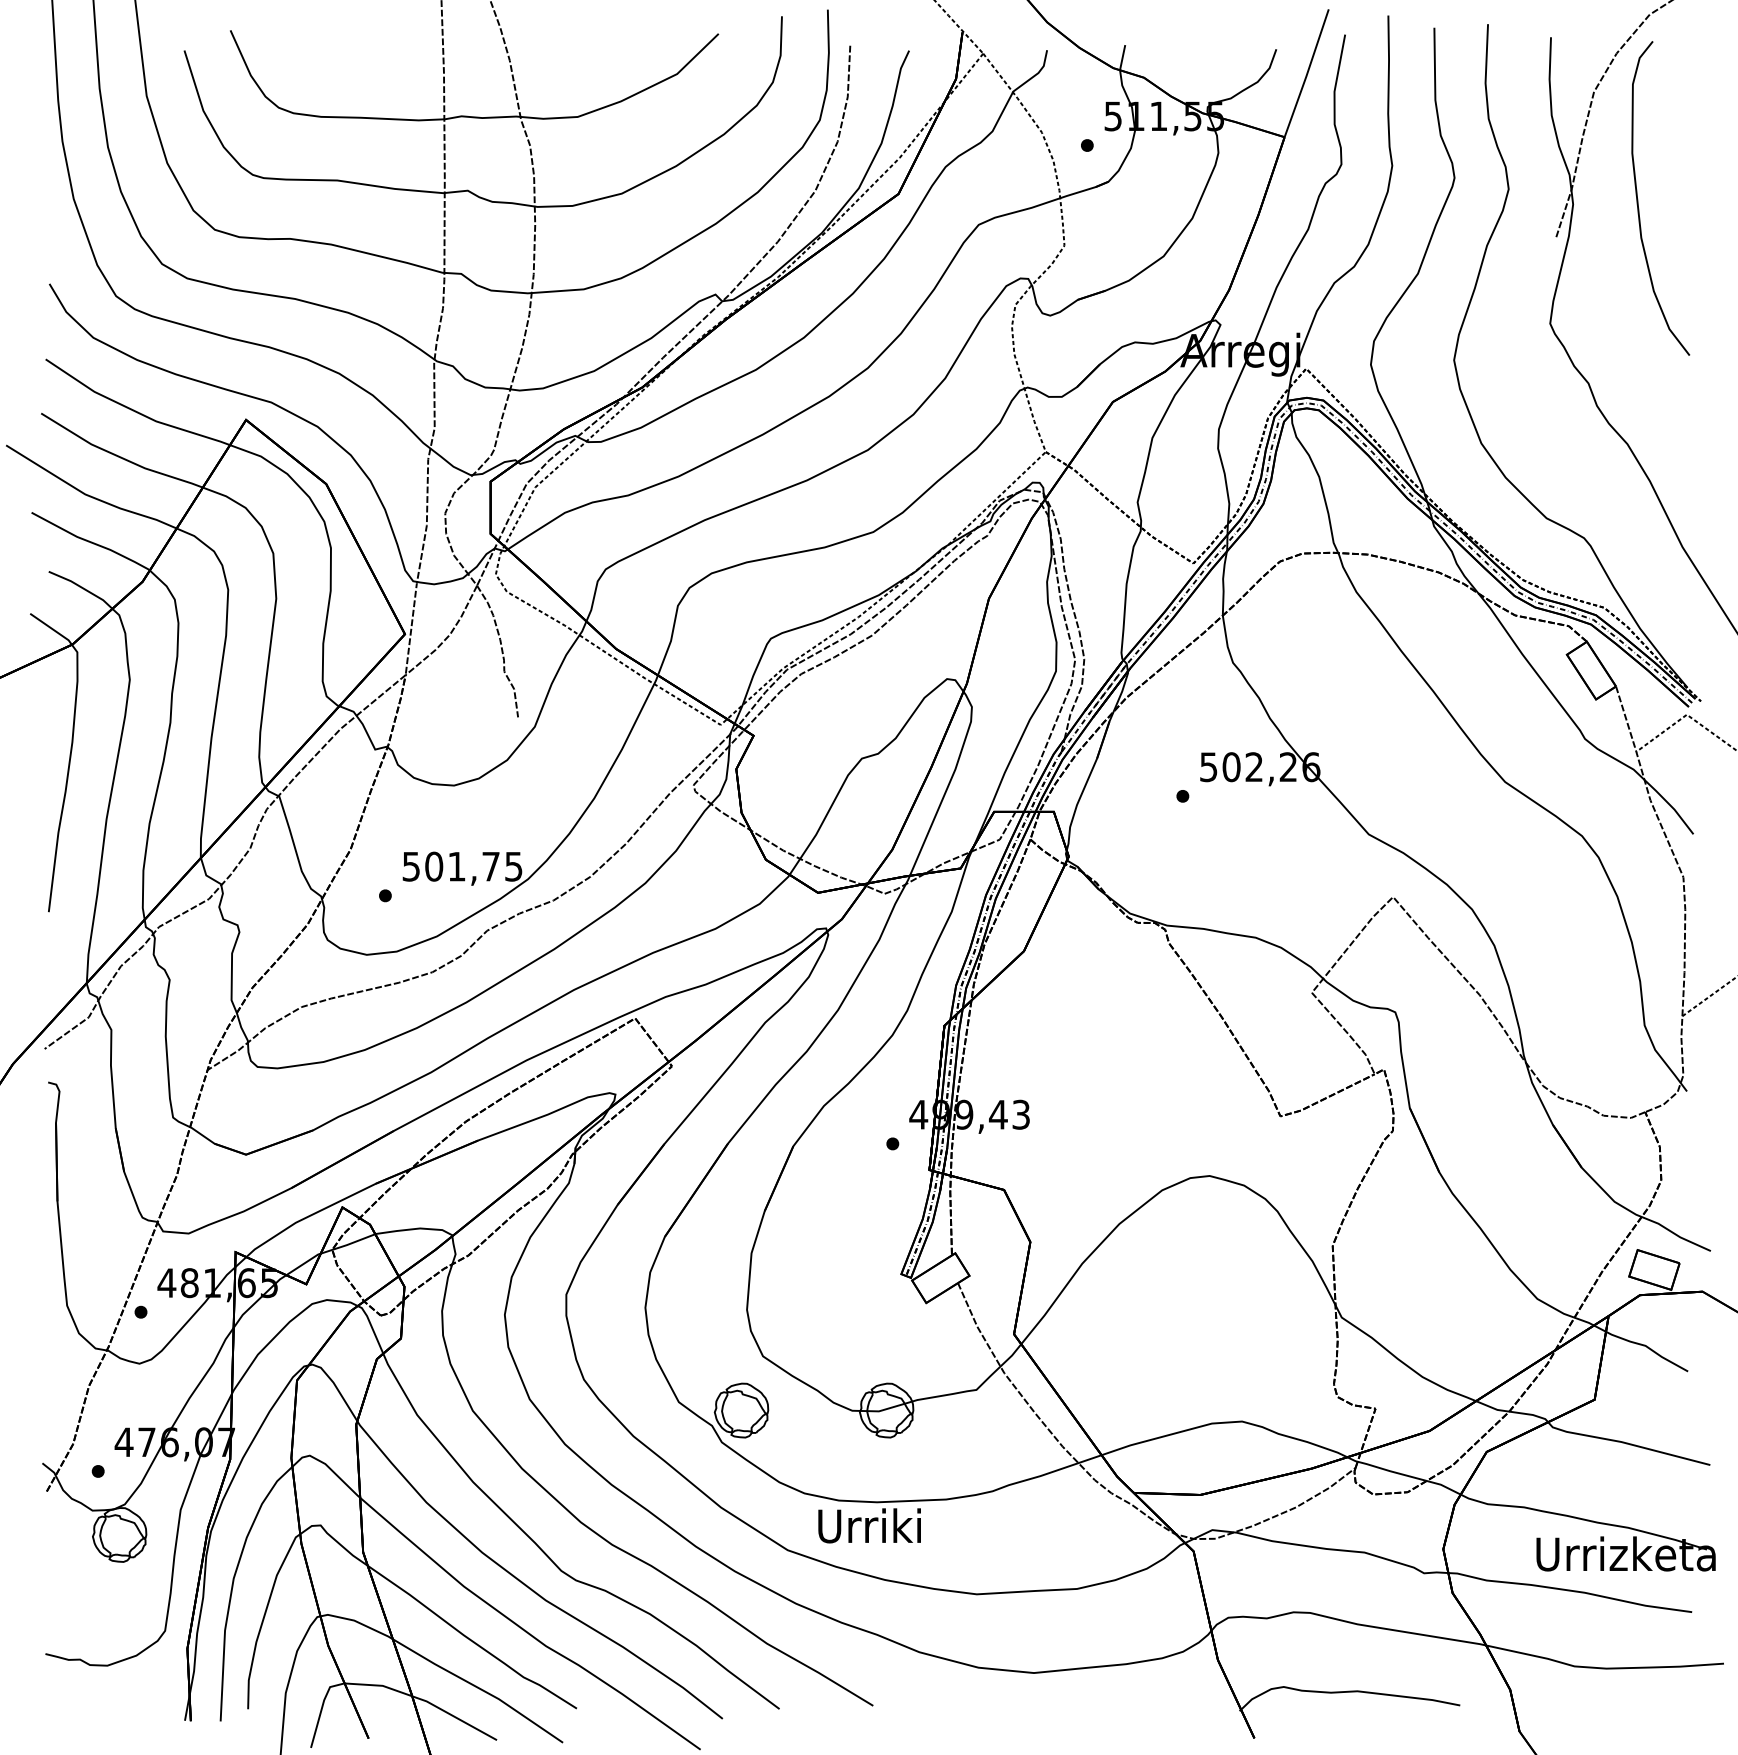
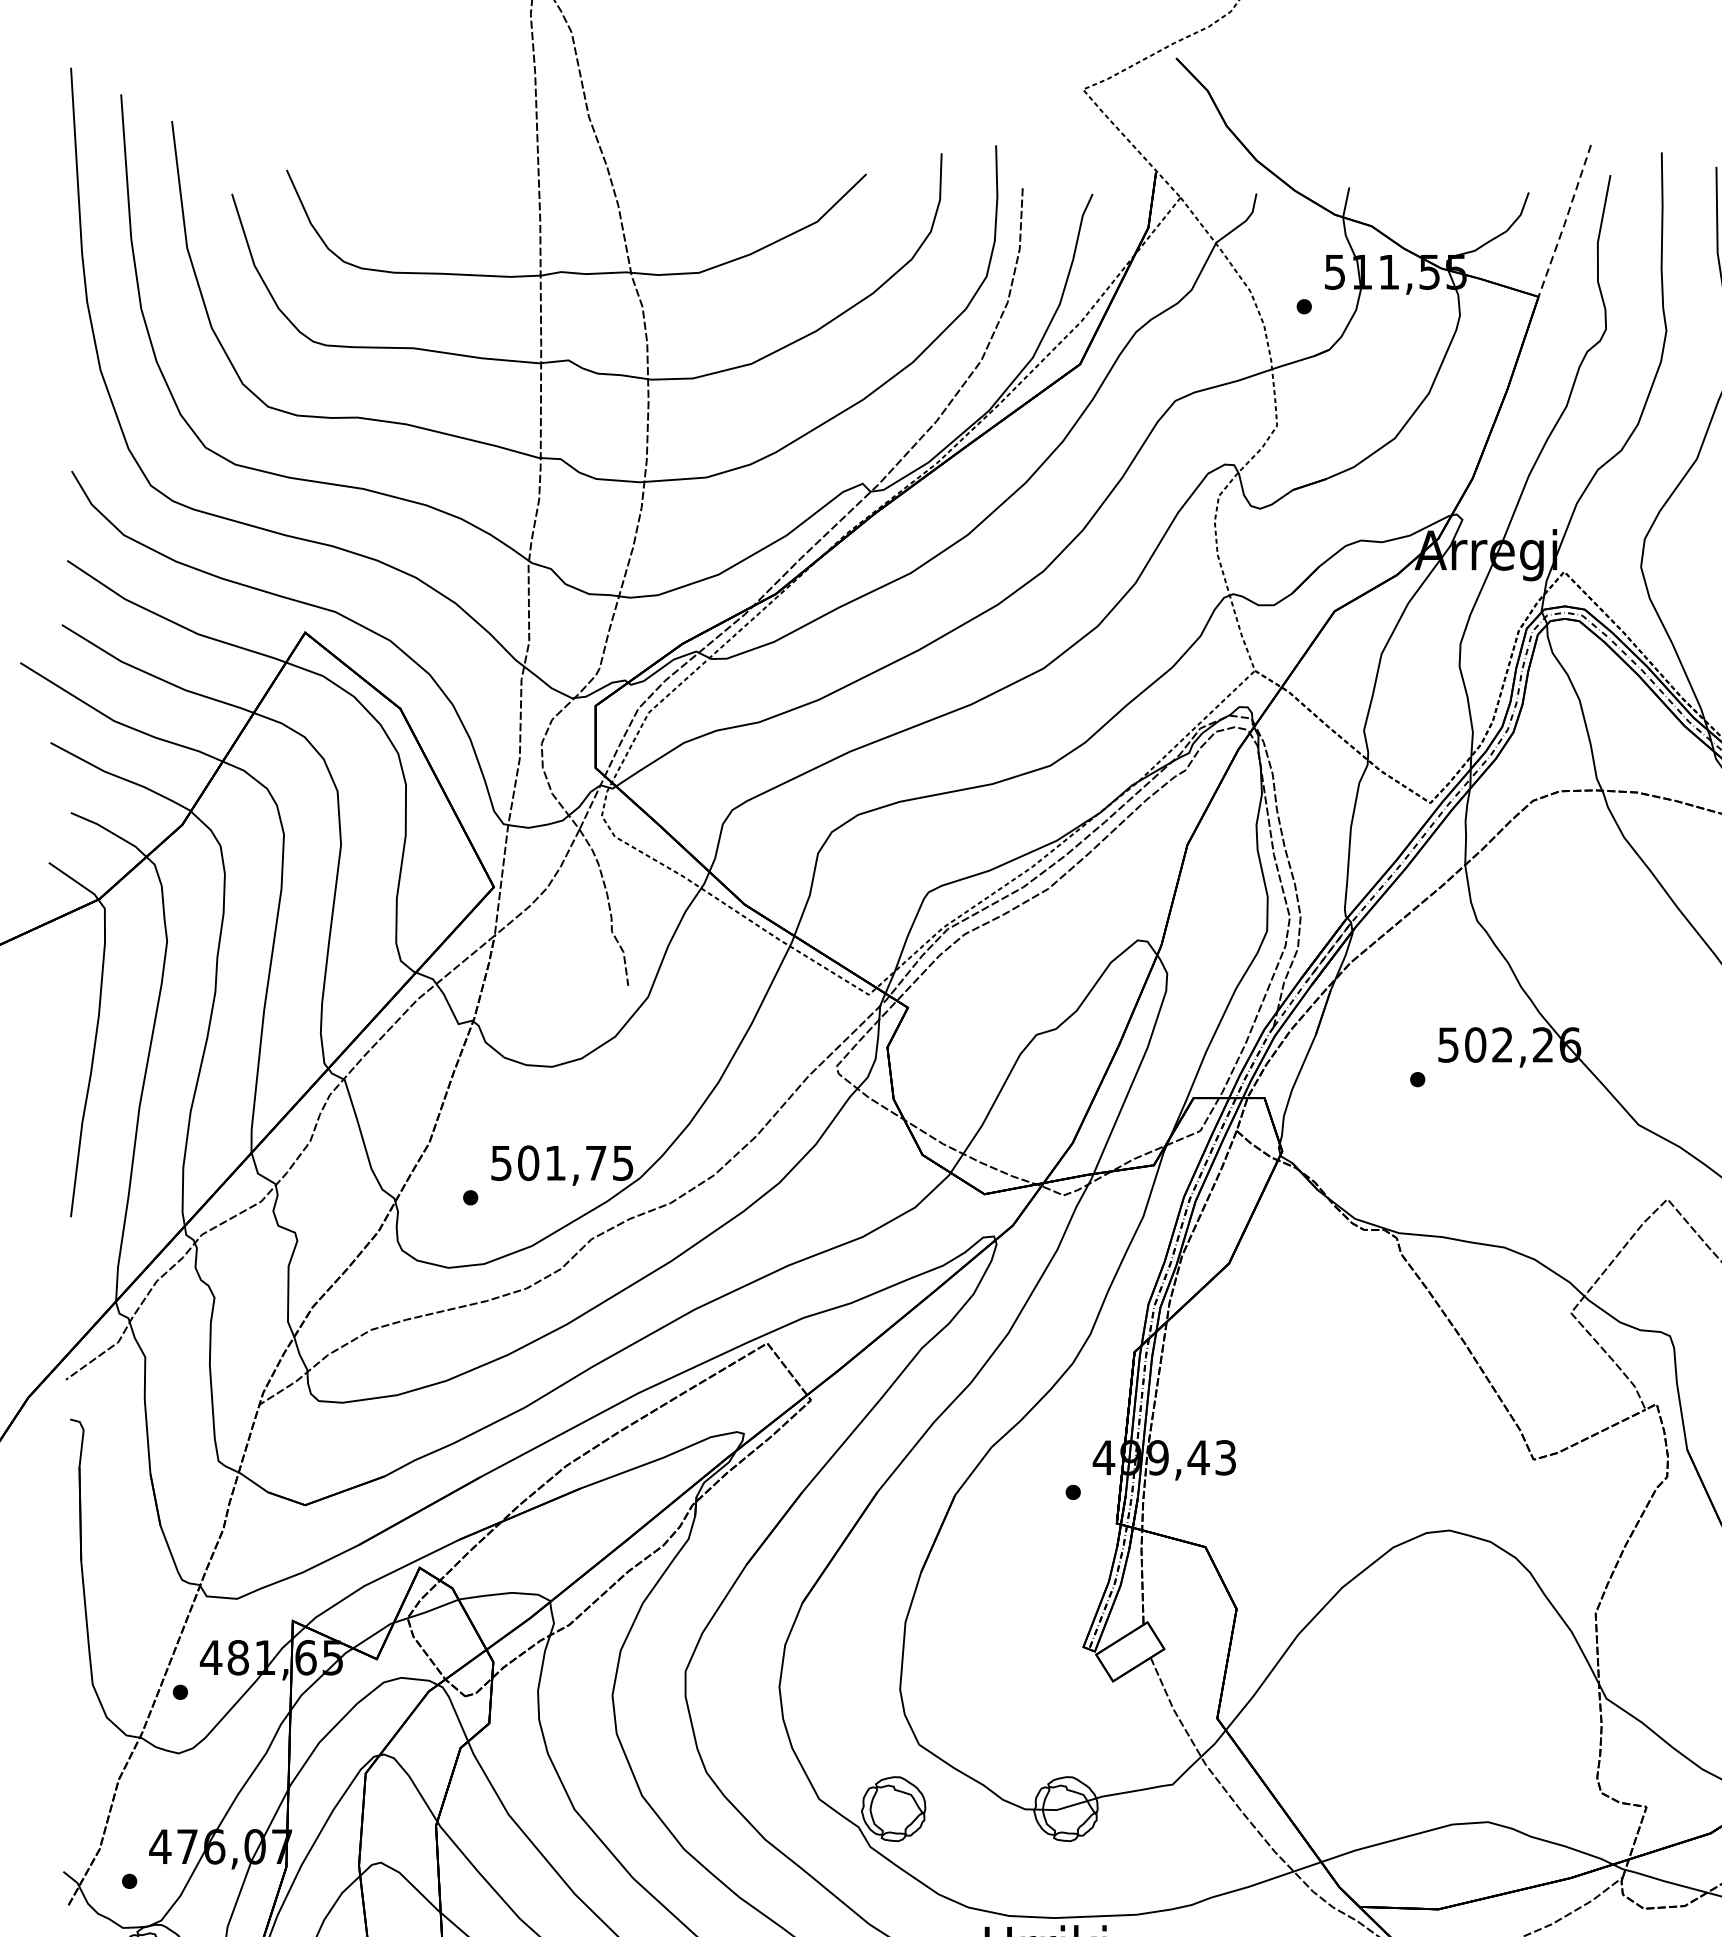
line: (1307, 74) -> (1565, 222), solid -> dashed

